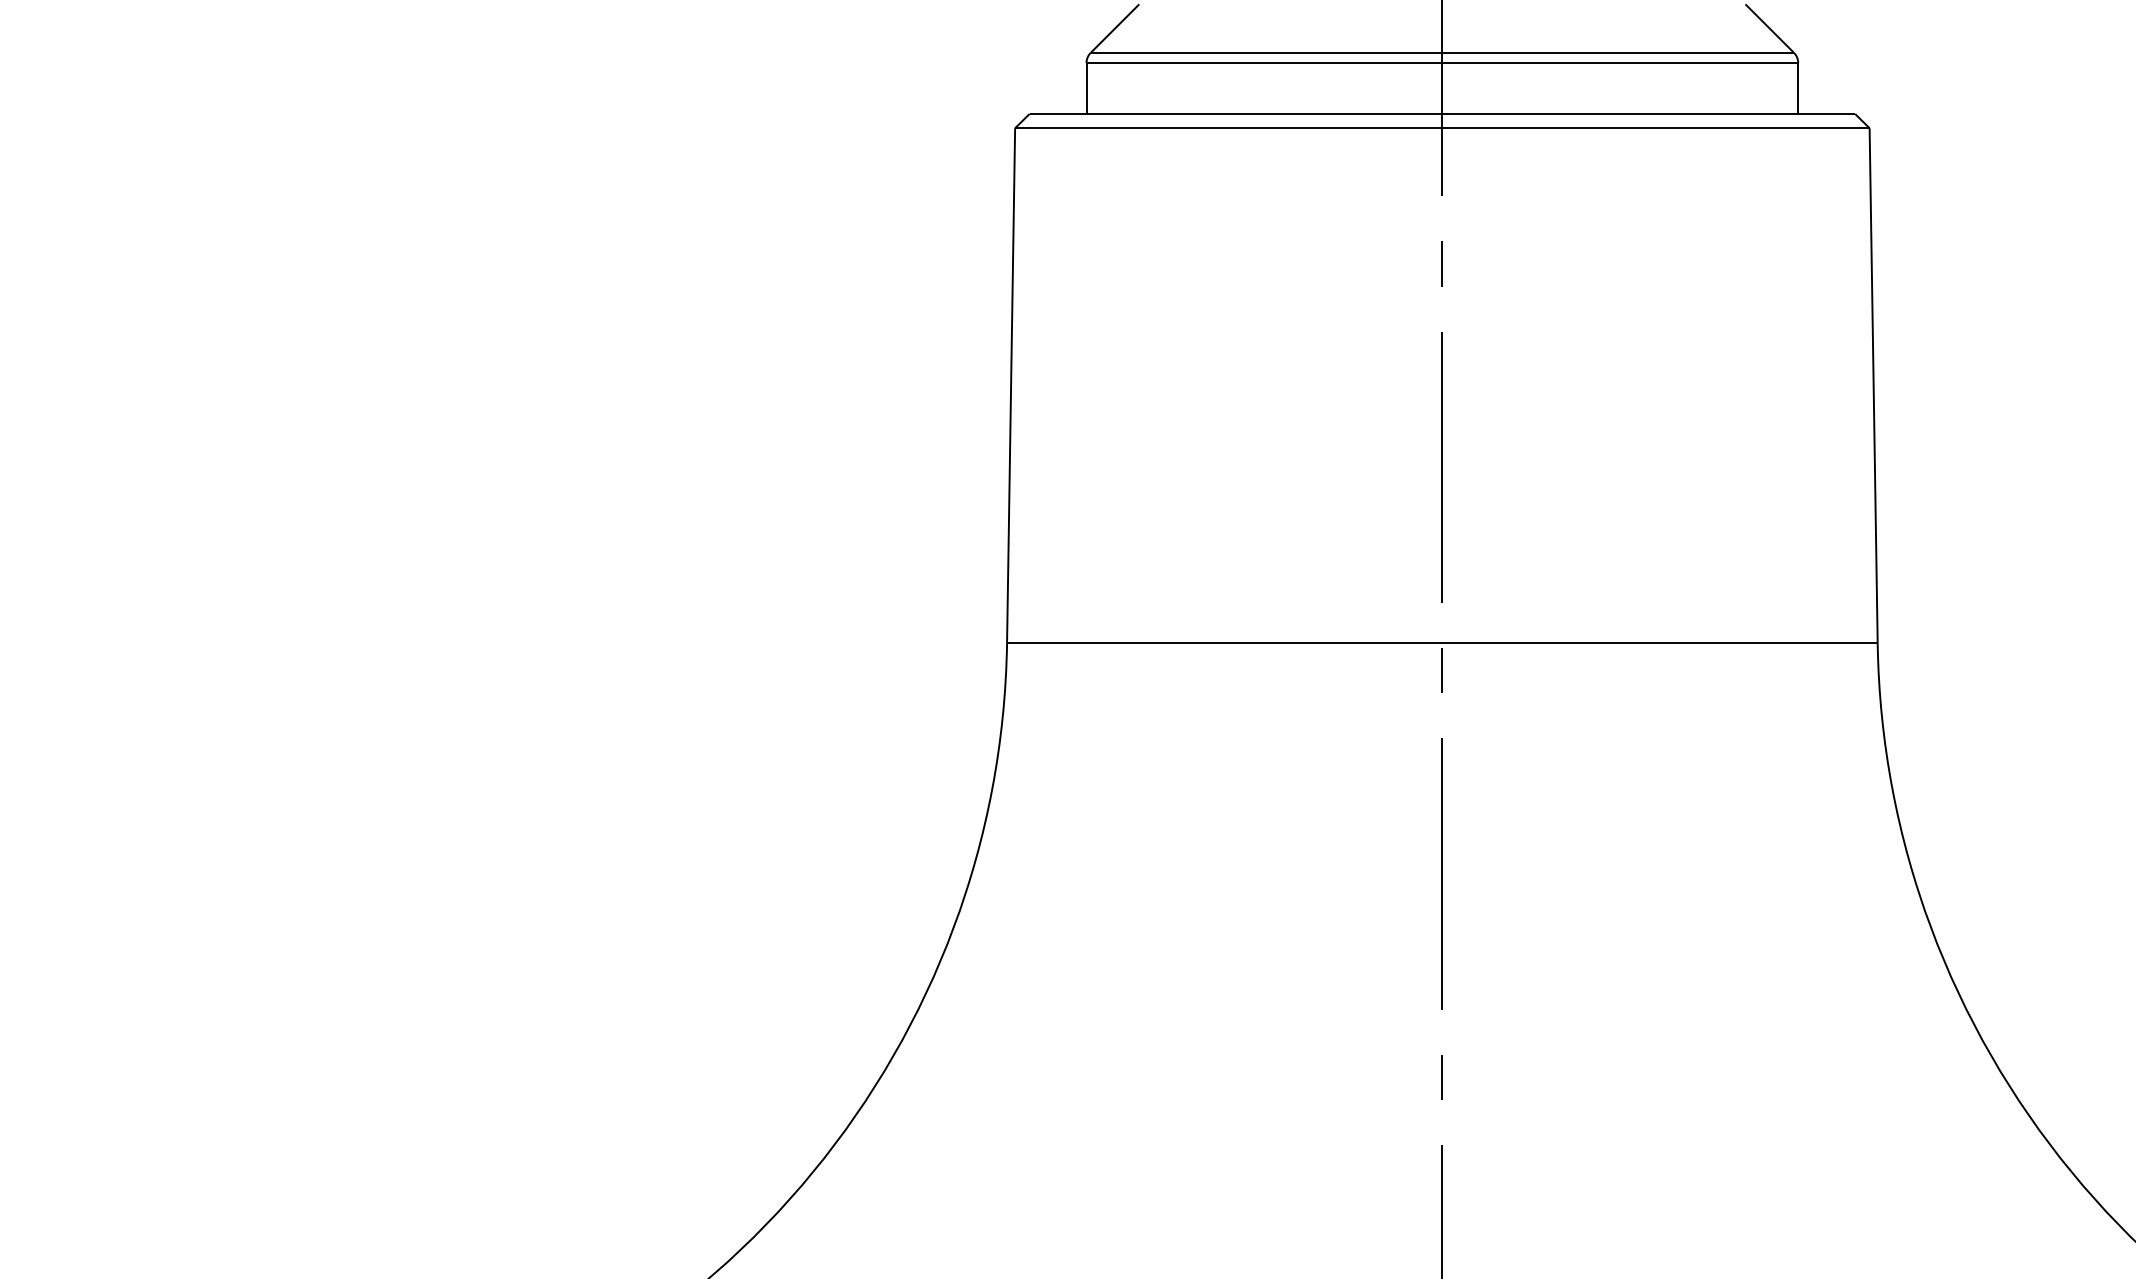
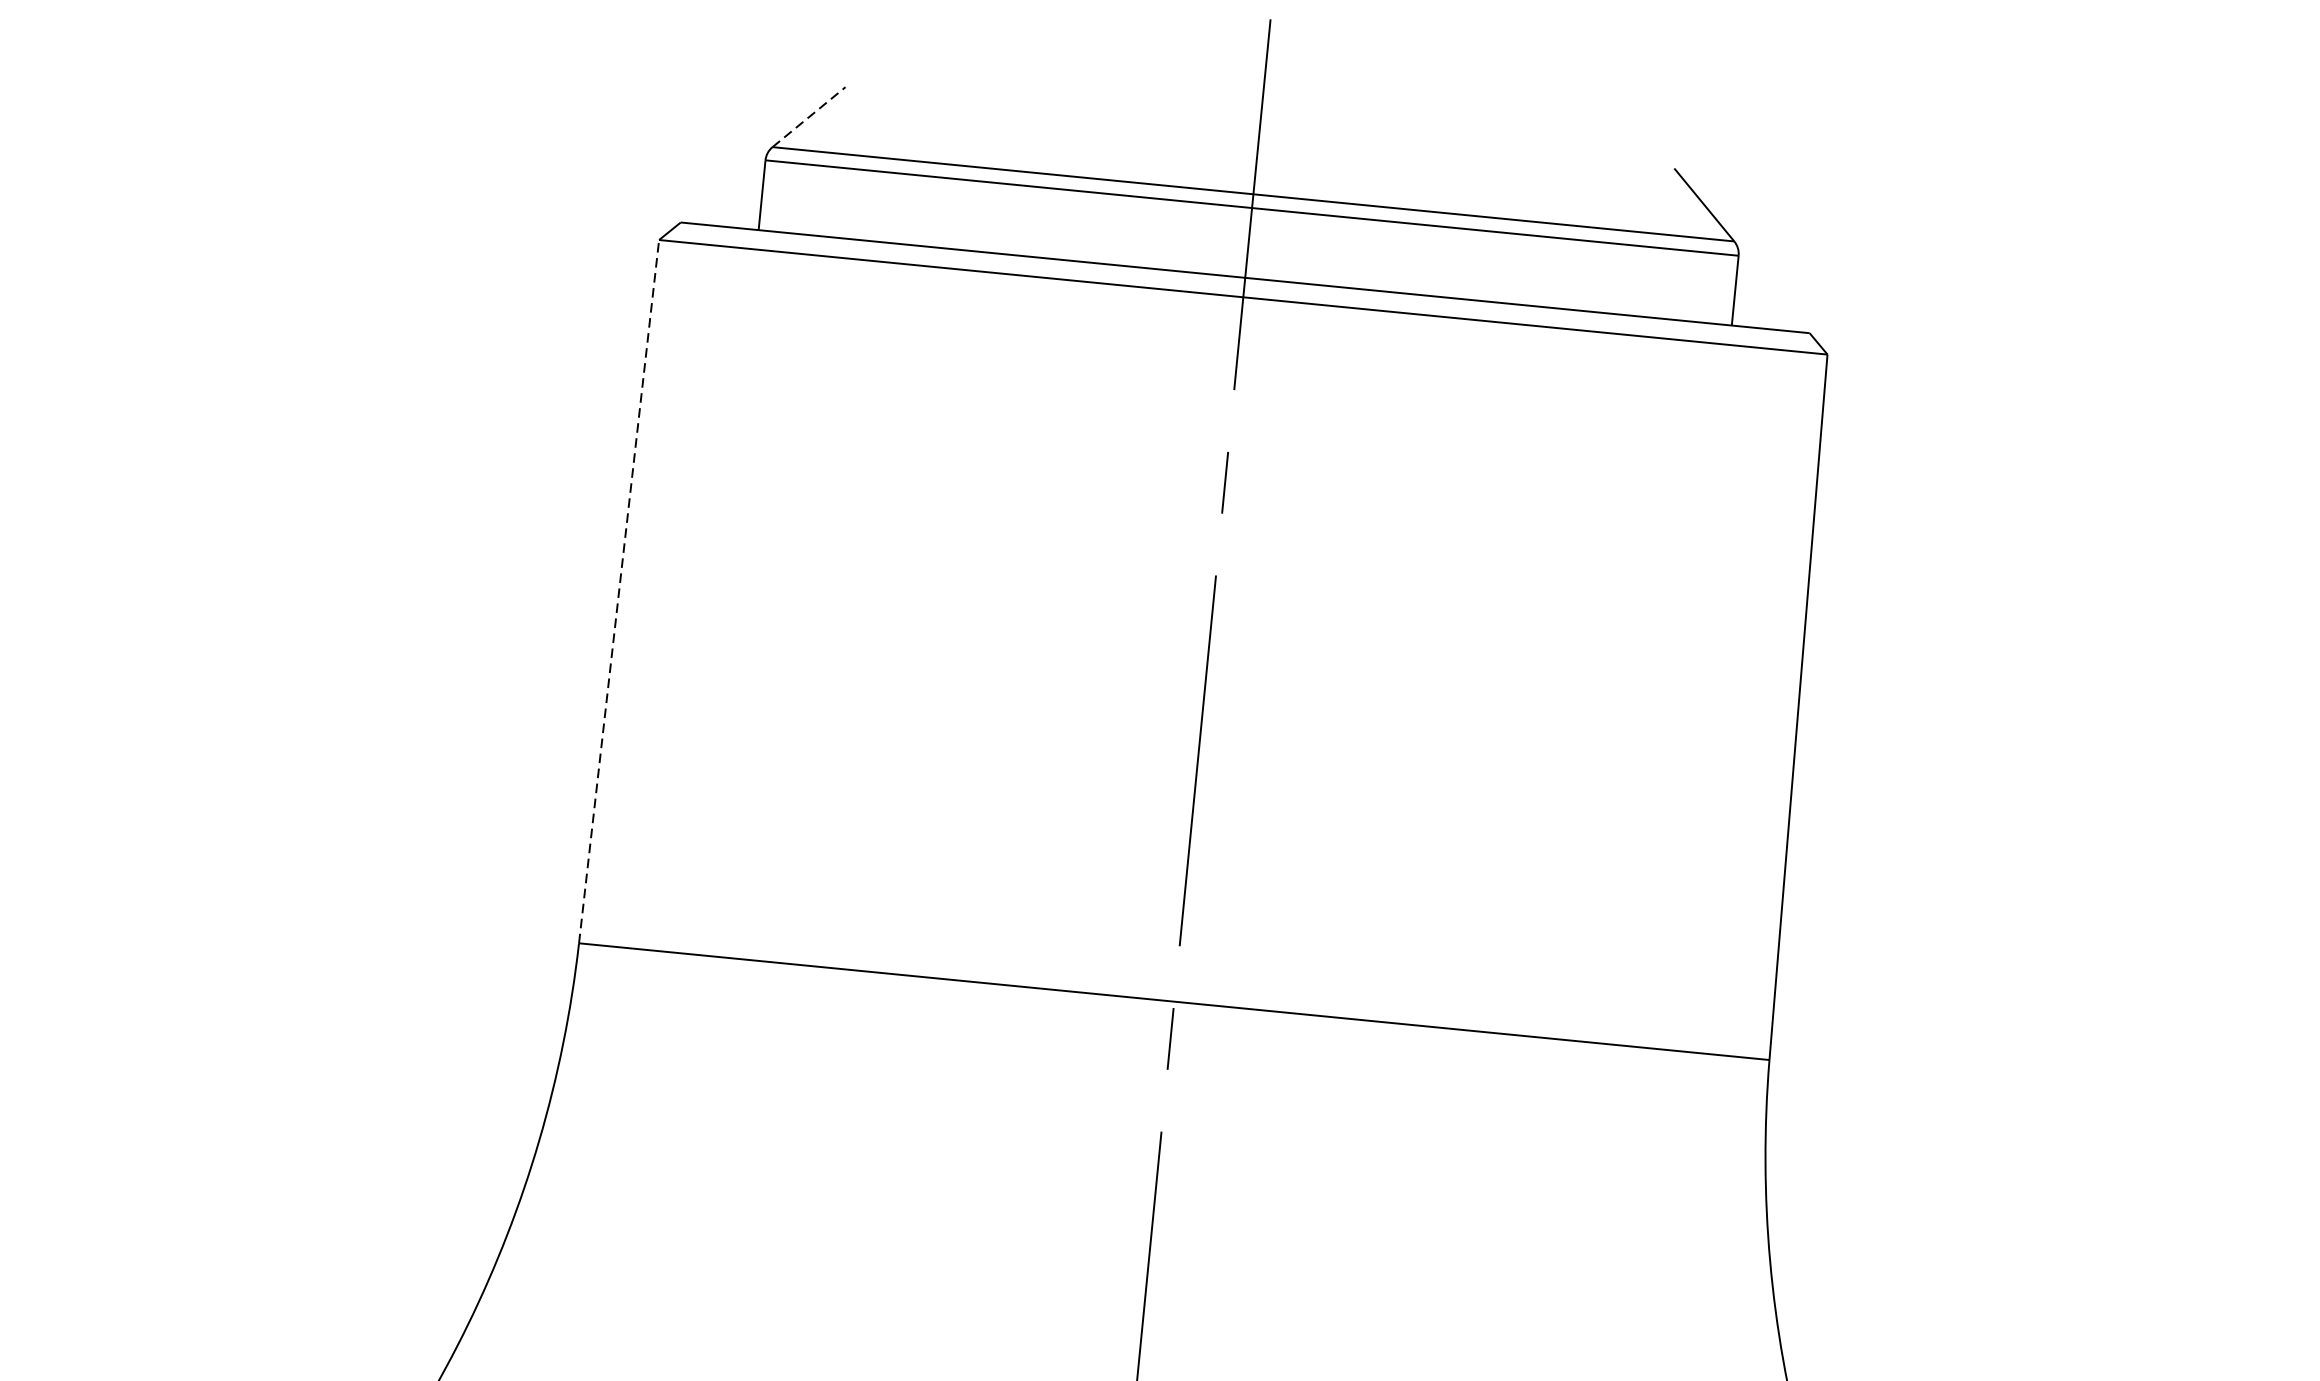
line: (1115, 28) -> (809, 117), solid -> dashed
line: (1011, 385) -> (619, 591), solid -> dashed

